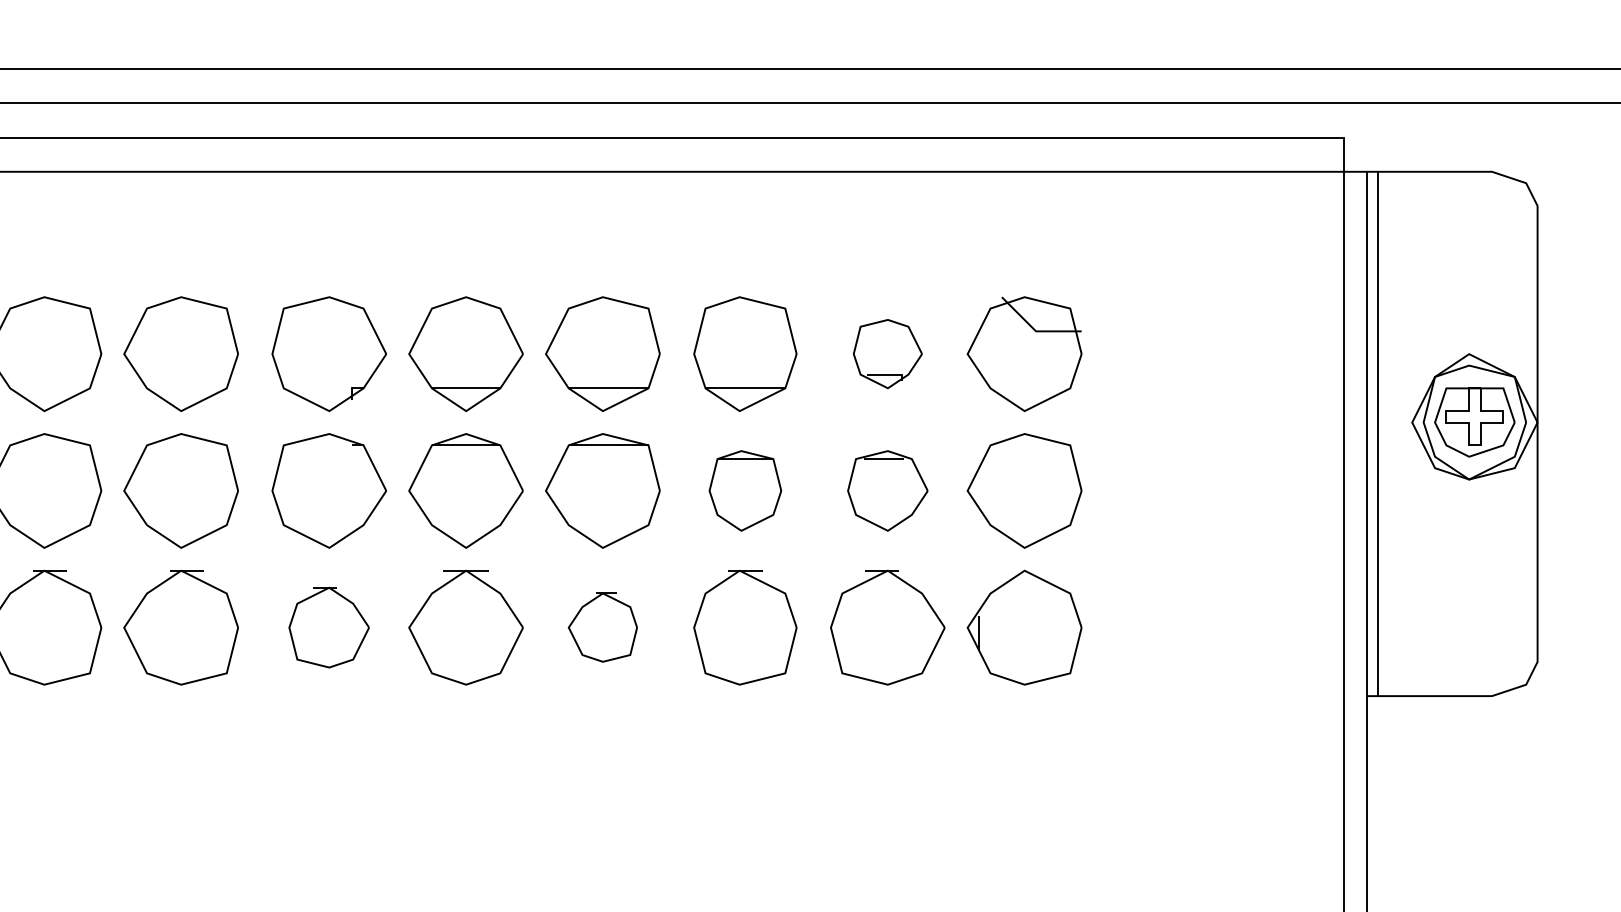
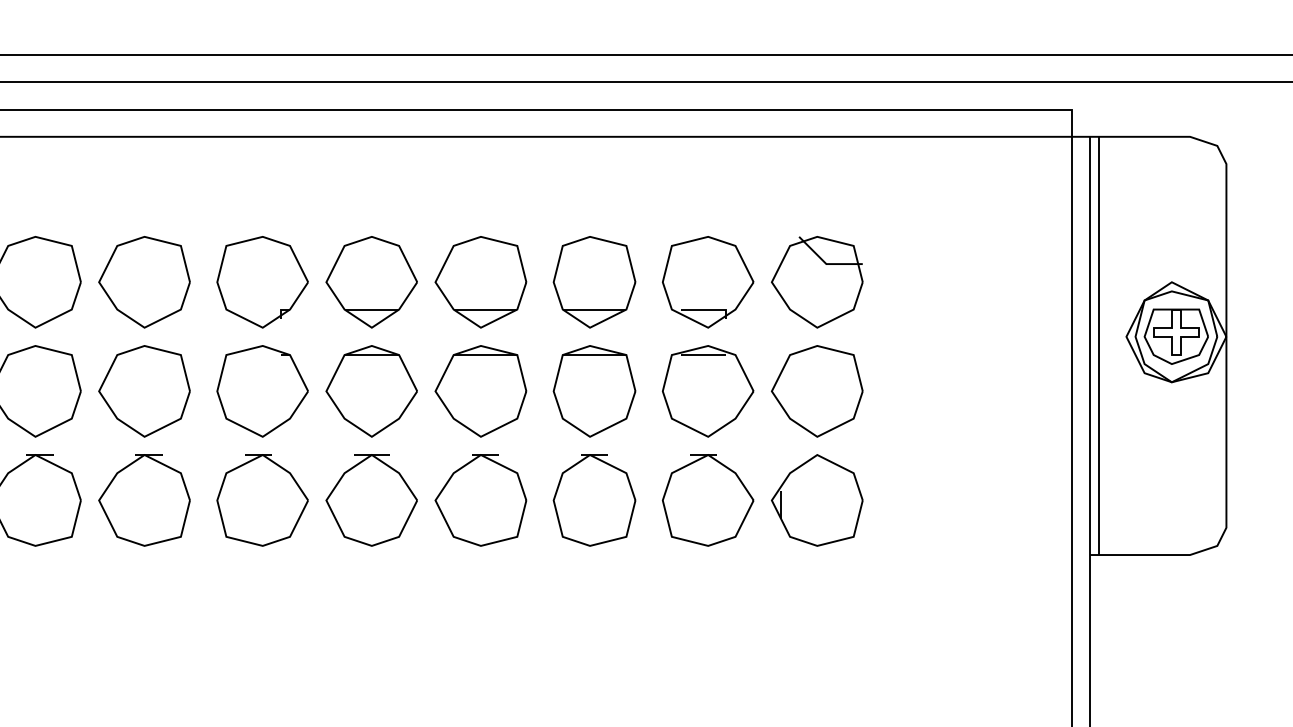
part: (887, 353) -> (707, 281), size x1.67
part: (745, 490) -> (594, 391), size x1.43
part: (887, 490) -> (707, 391), size x1.43
part: (328, 627) -> (262, 500), size x1.43
part: (602, 627) -> (480, 500), size x1.67

